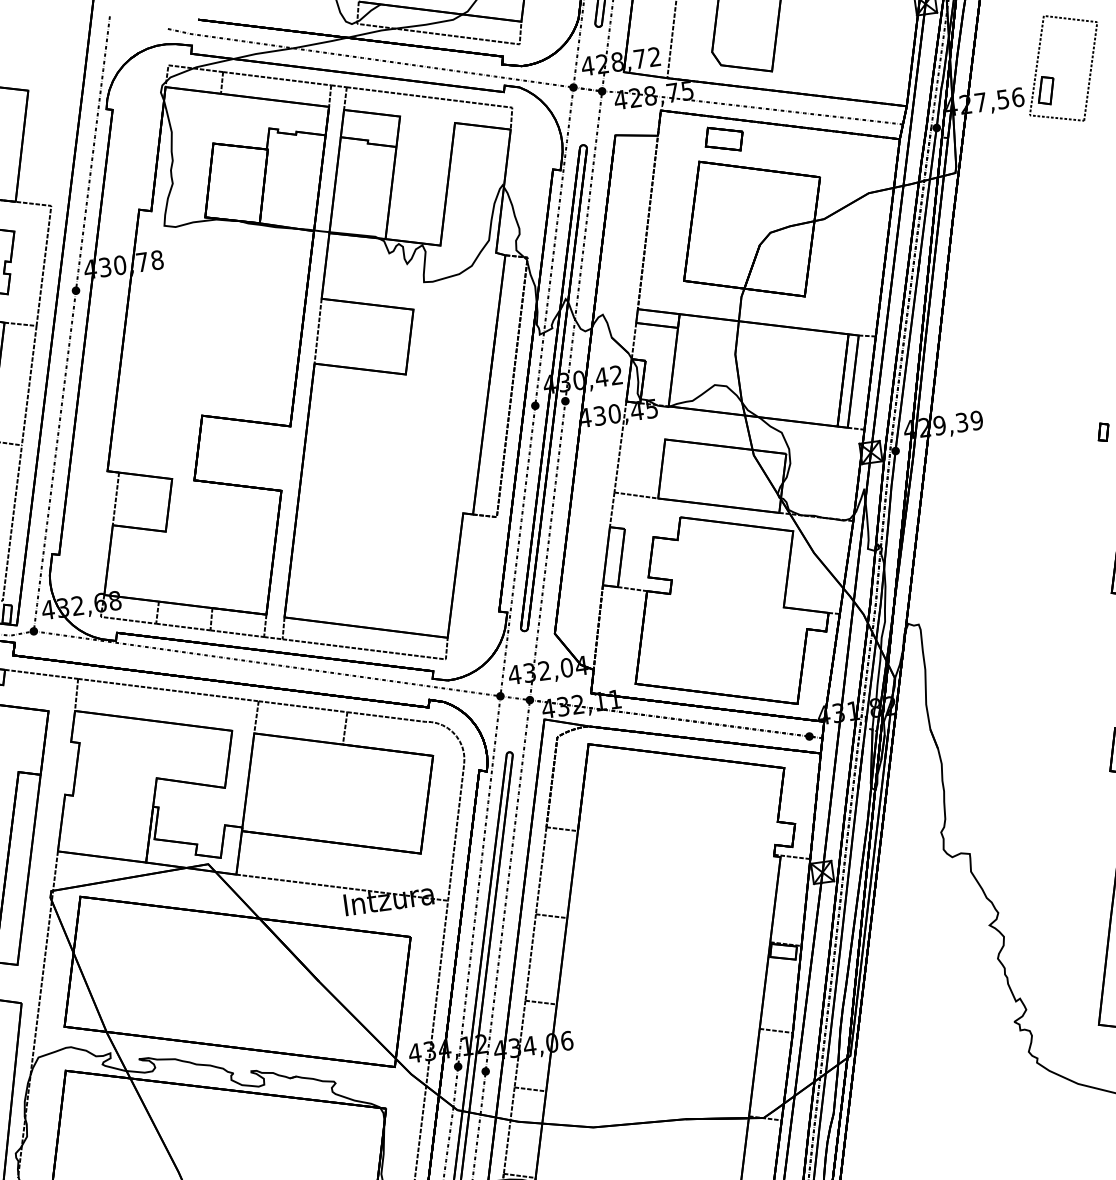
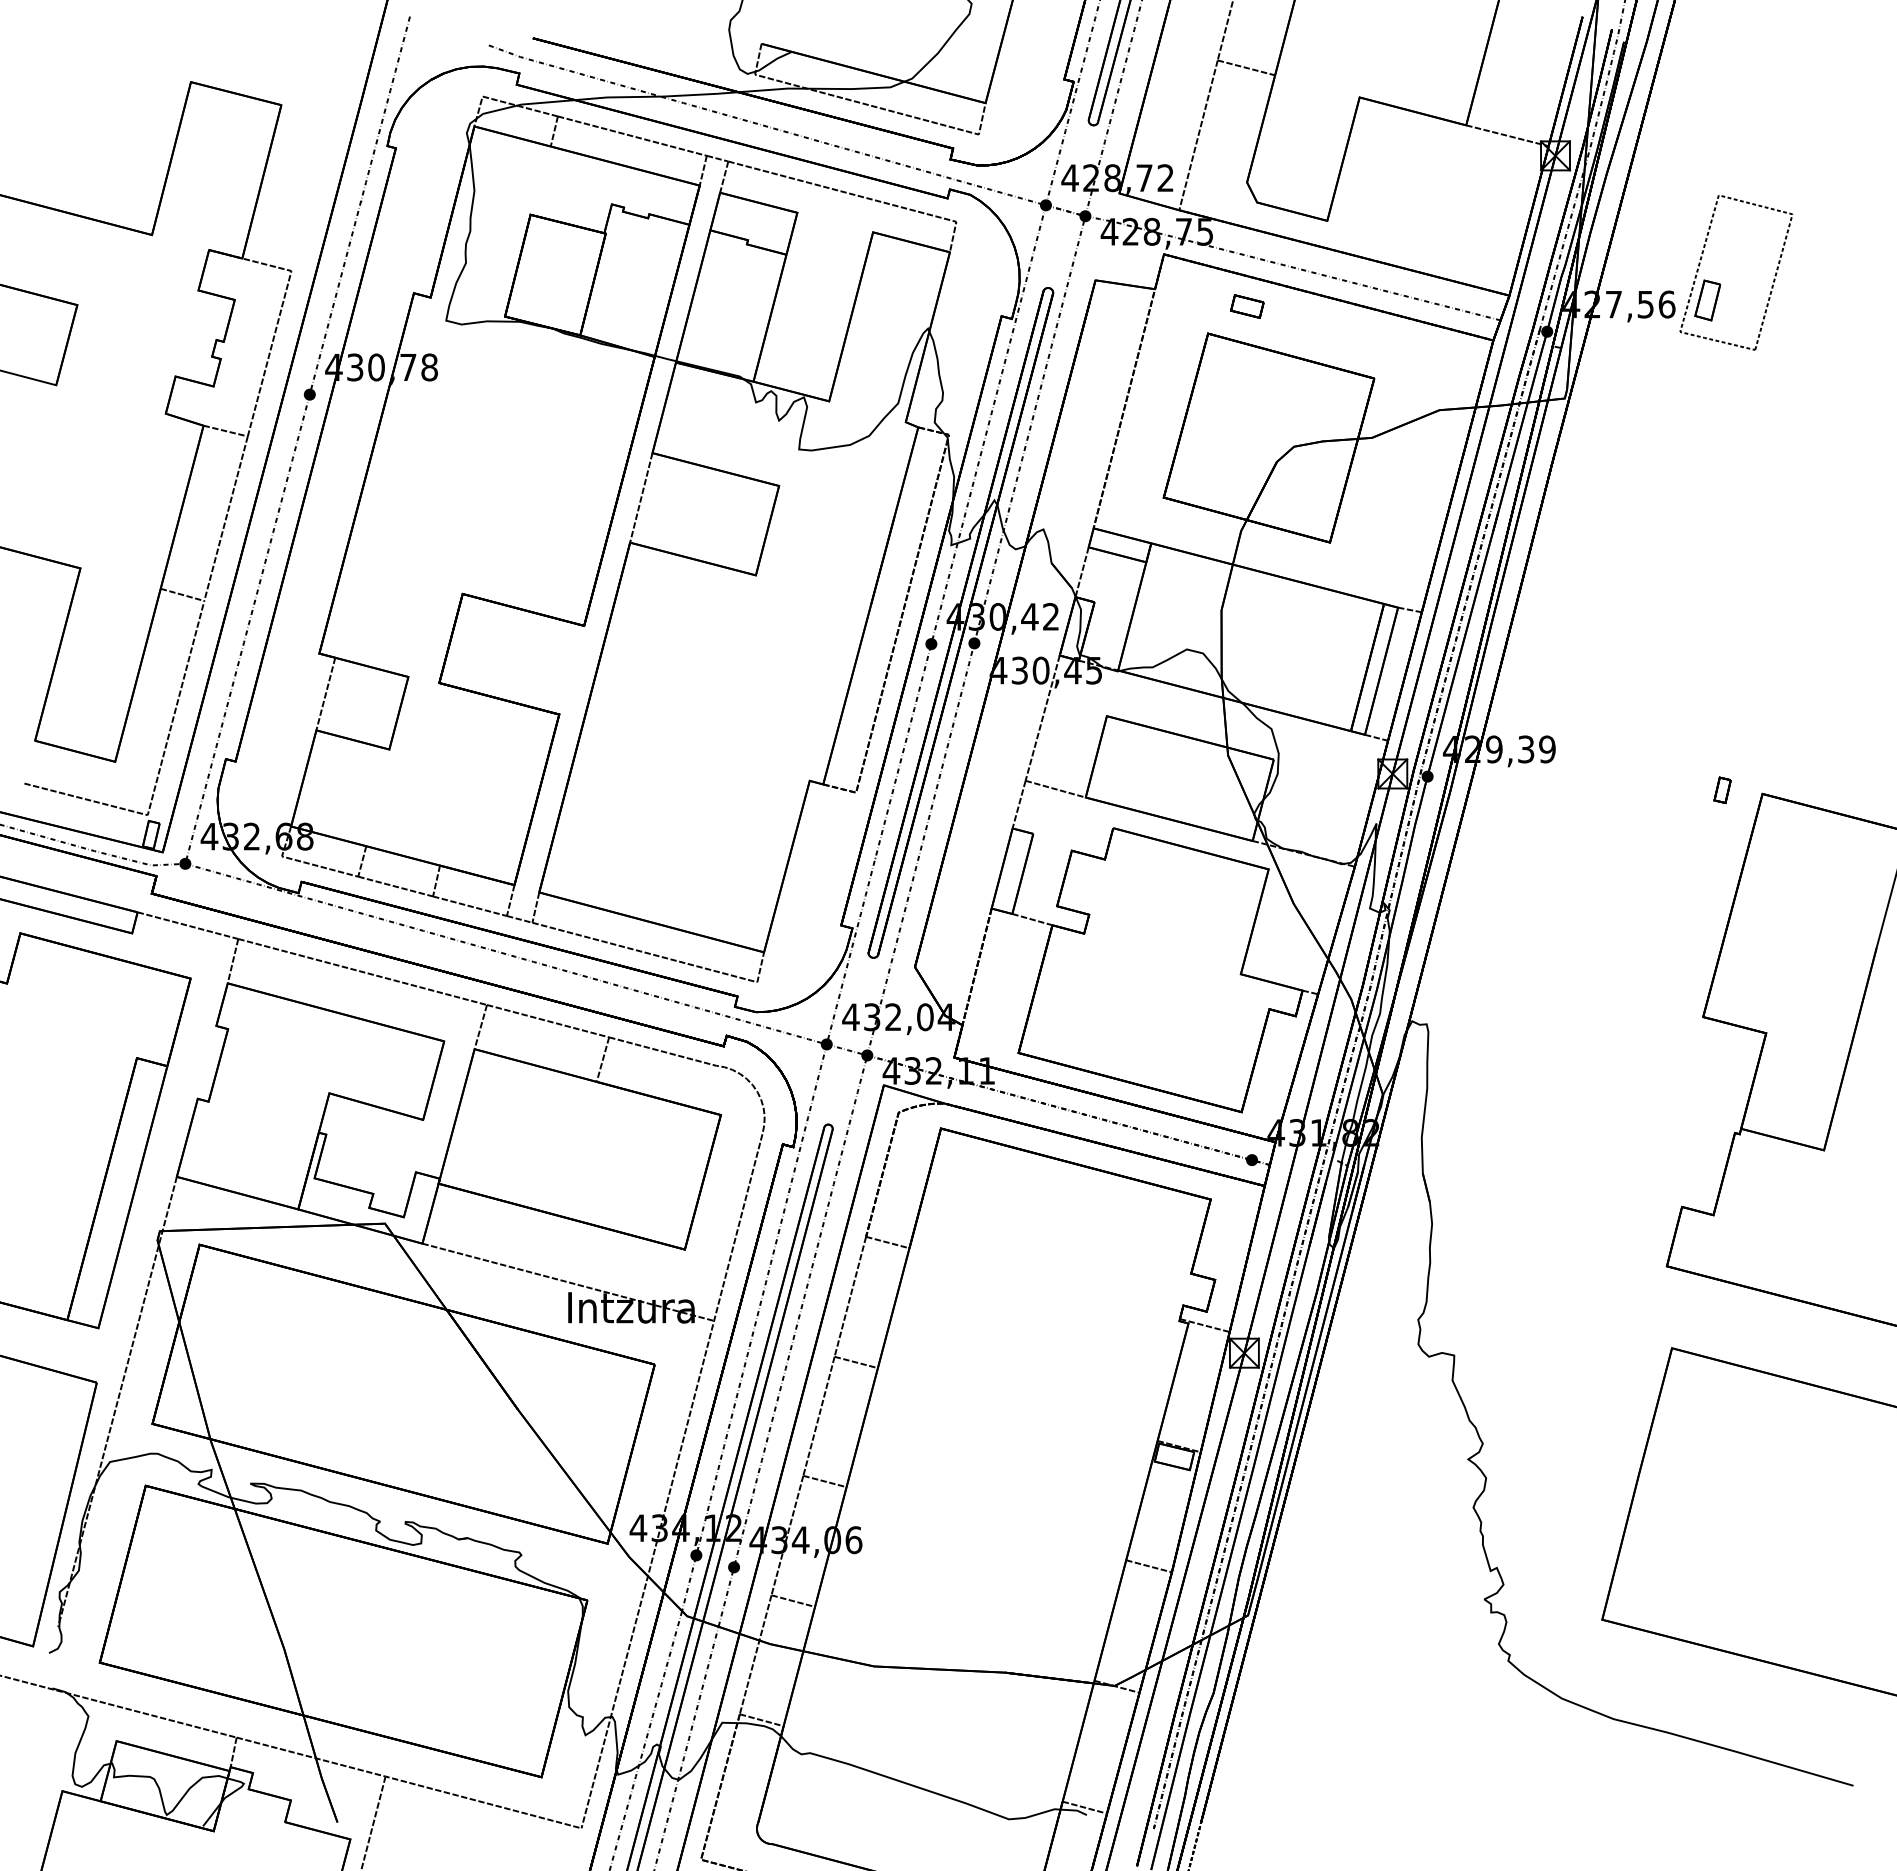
part: (724, 139) -> (1247, 306), size x0.6

